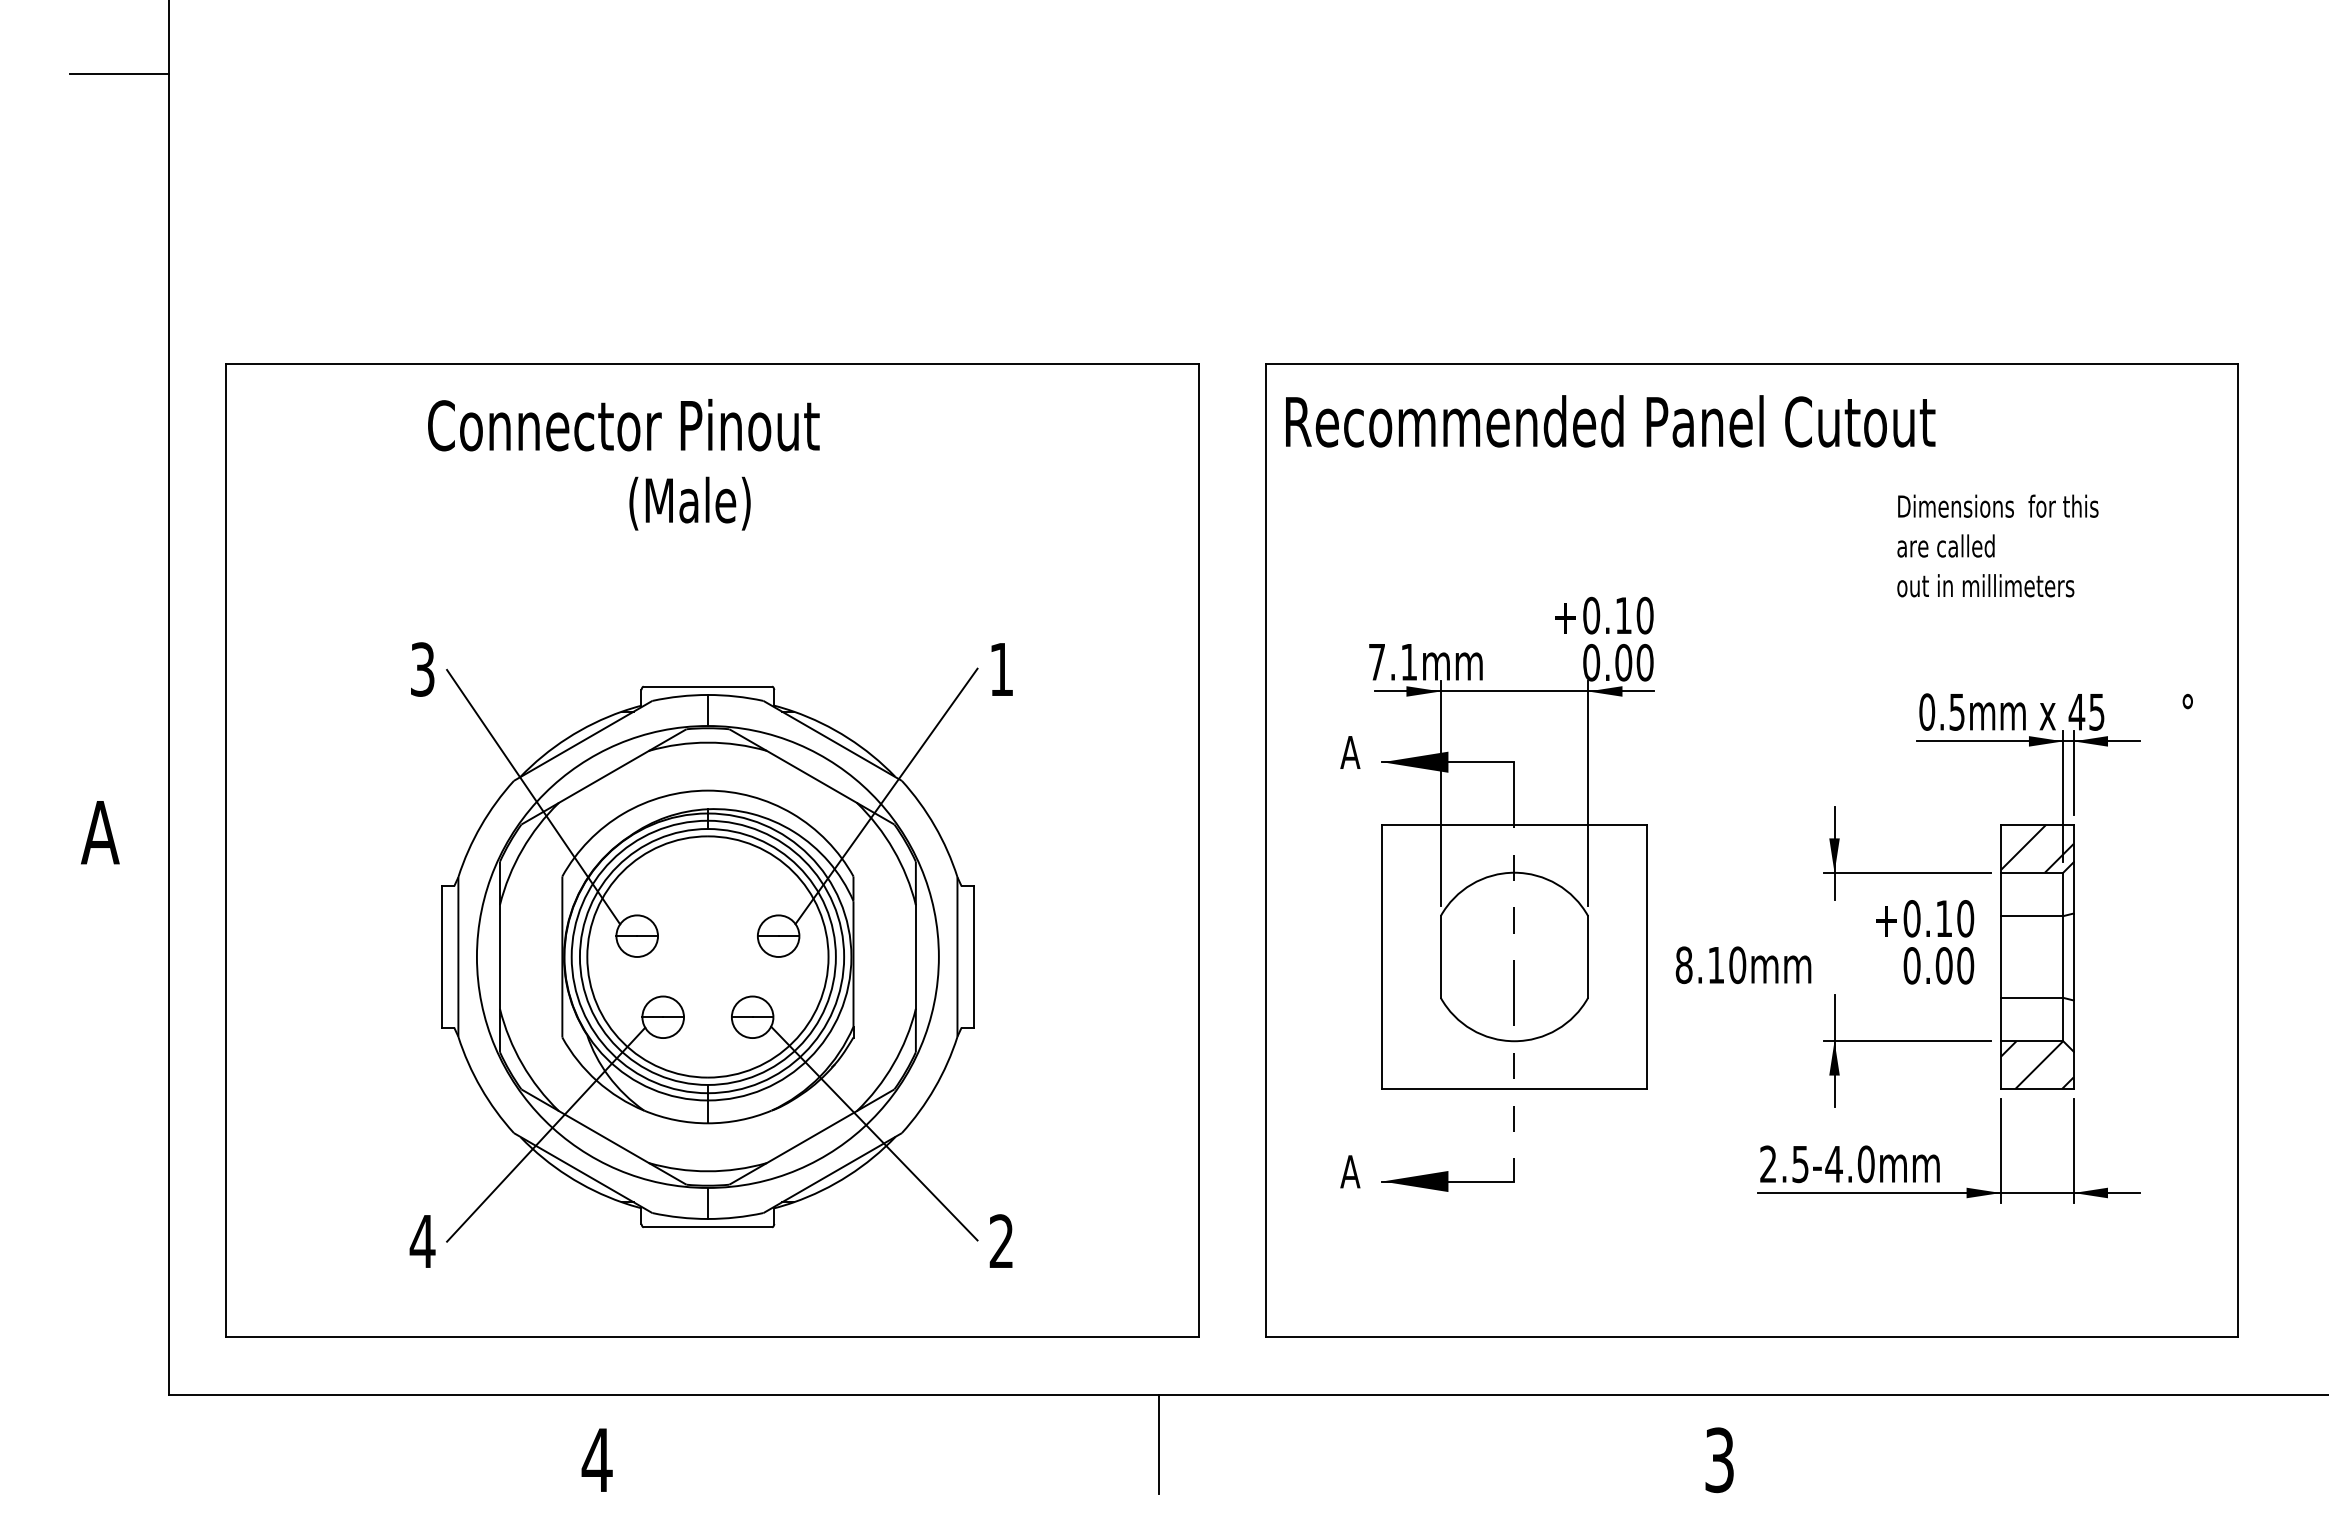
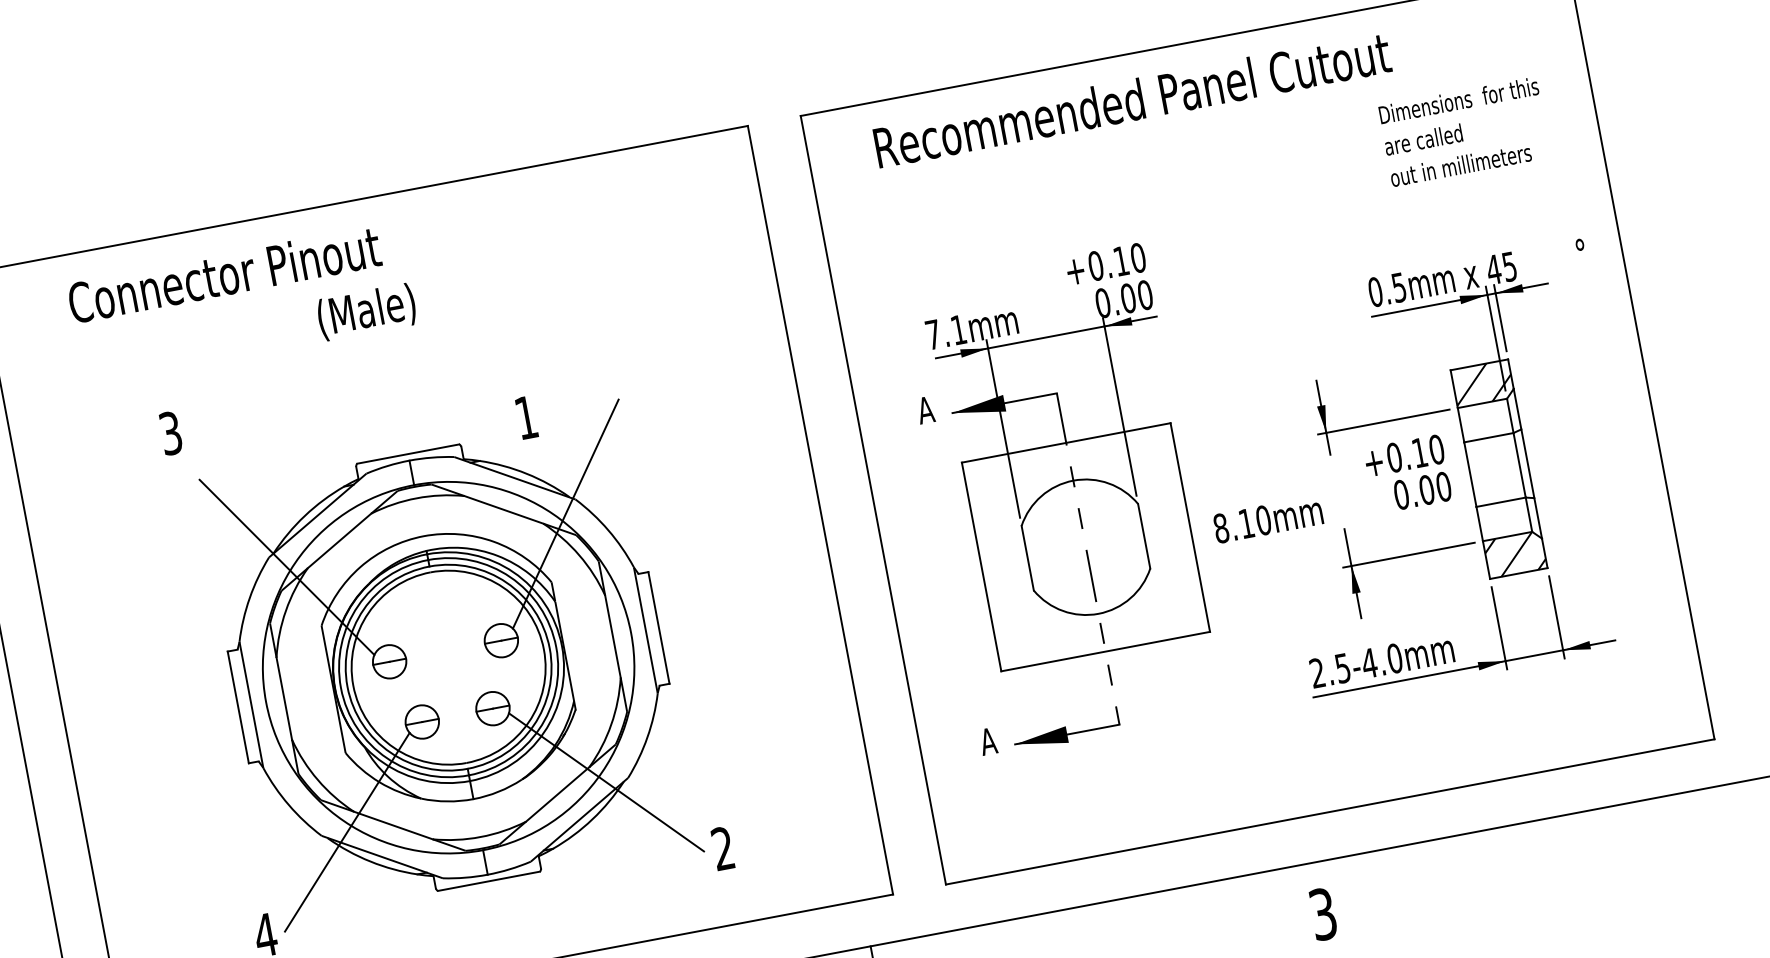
text: (1610, 421) -> (1132, 100), moved
text: (623, 425) -> (224, 275), moved
text: (1997, 545) -> (1464, 131), moved
text: (422, 669) -> (170, 433), moved
text: (1001, 669) -> (526, 417), moved

